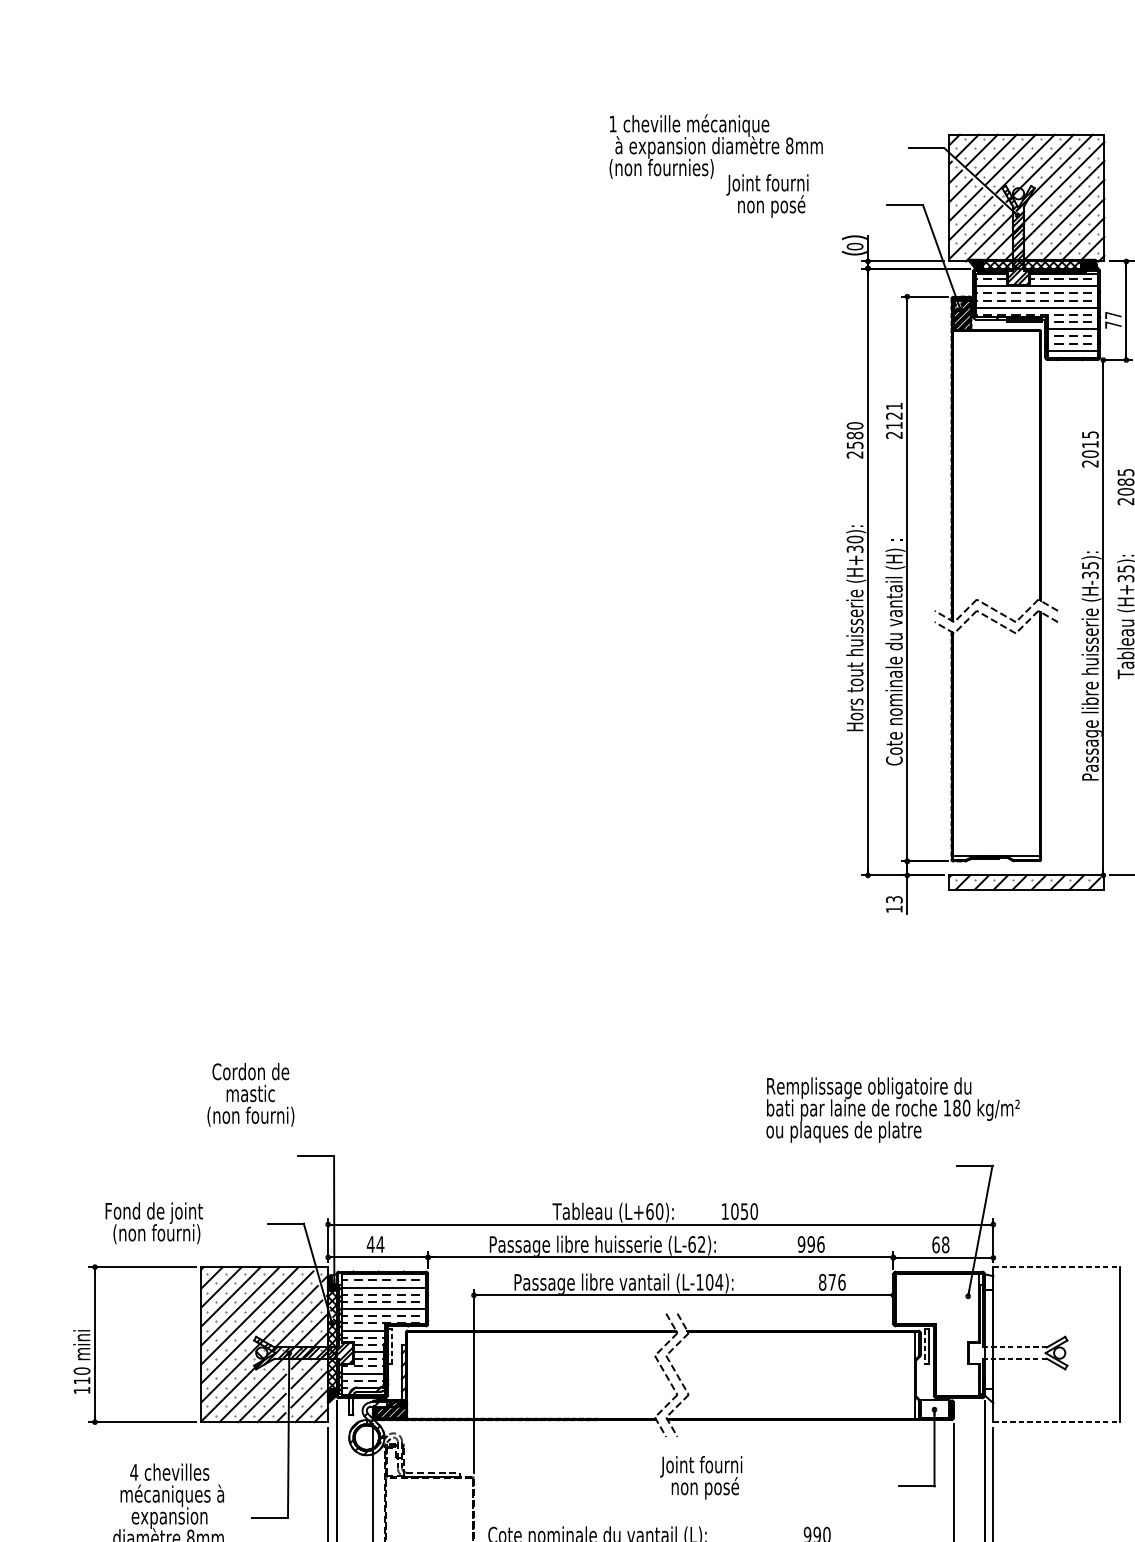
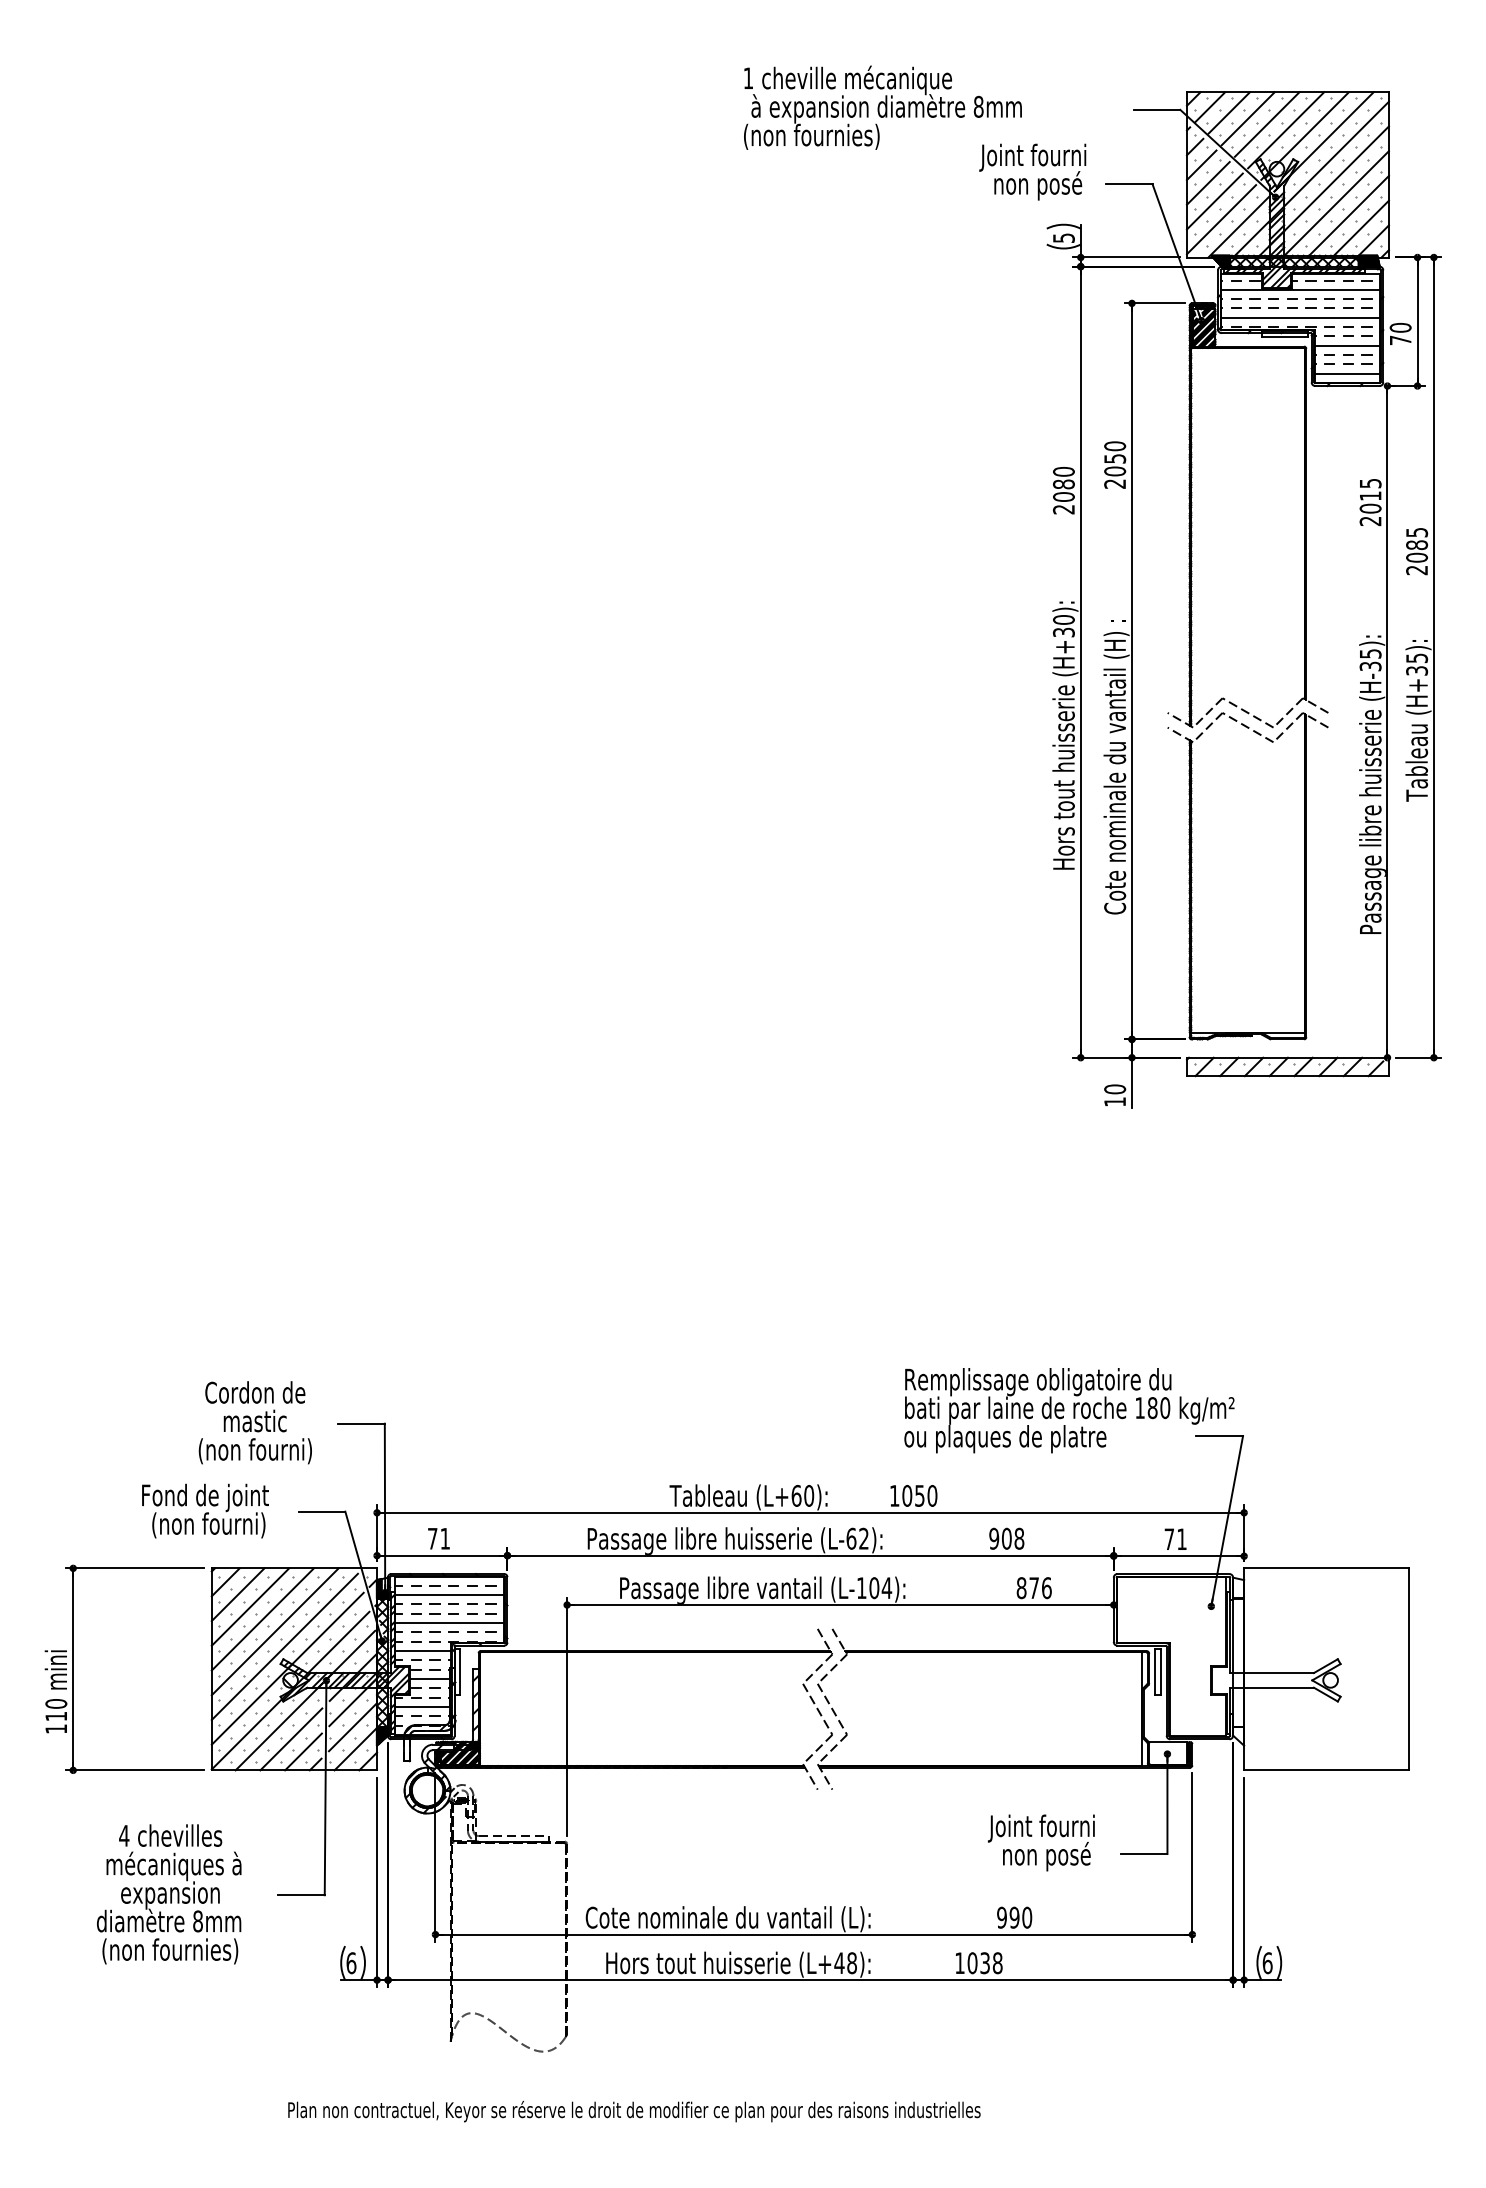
text: (767, 195) -> (1032, 171), moved
text: (854, 246) -> (1063, 238), 0 -> 5
text: (1113, 315) -> (1400, 327), 77 -> 70
text: (894, 415) -> (1115, 458), 2121 -> 2050
text: (854, 444) -> (1063, 496), 2580 -> 2080
text: (894, 899) -> (1115, 1089), 13 -> 10
text: (250, 1094) -> (254, 1422), moved
text: (893, 1109) -> (1069, 1410), moved
text: (154, 1222) -> (205, 1510), moved
text: (375, 1244) -> (438, 1538), 44 -> 71
text: (815, 1244) -> (1012, 1538), 996 -> 908
text: (940, 1245) -> (1175, 1539), 68 -> 71
line: (1056, 1267) -> (1326, 1568), dashed -> solid
line: (392, 1347) -> (460, 1672), dashed -> solid
line: (925, 1347) -> (1155, 1672), dashed -> solid
line: (1015, 1347) -> (1272, 1673), dashed -> solid
line: (1015, 1358) -> (1272, 1687), dashed -> solid
line: (1056, 1422) -> (1326, 1770), dashed -> solid
text: (701, 1477) -> (1041, 1842), moved

